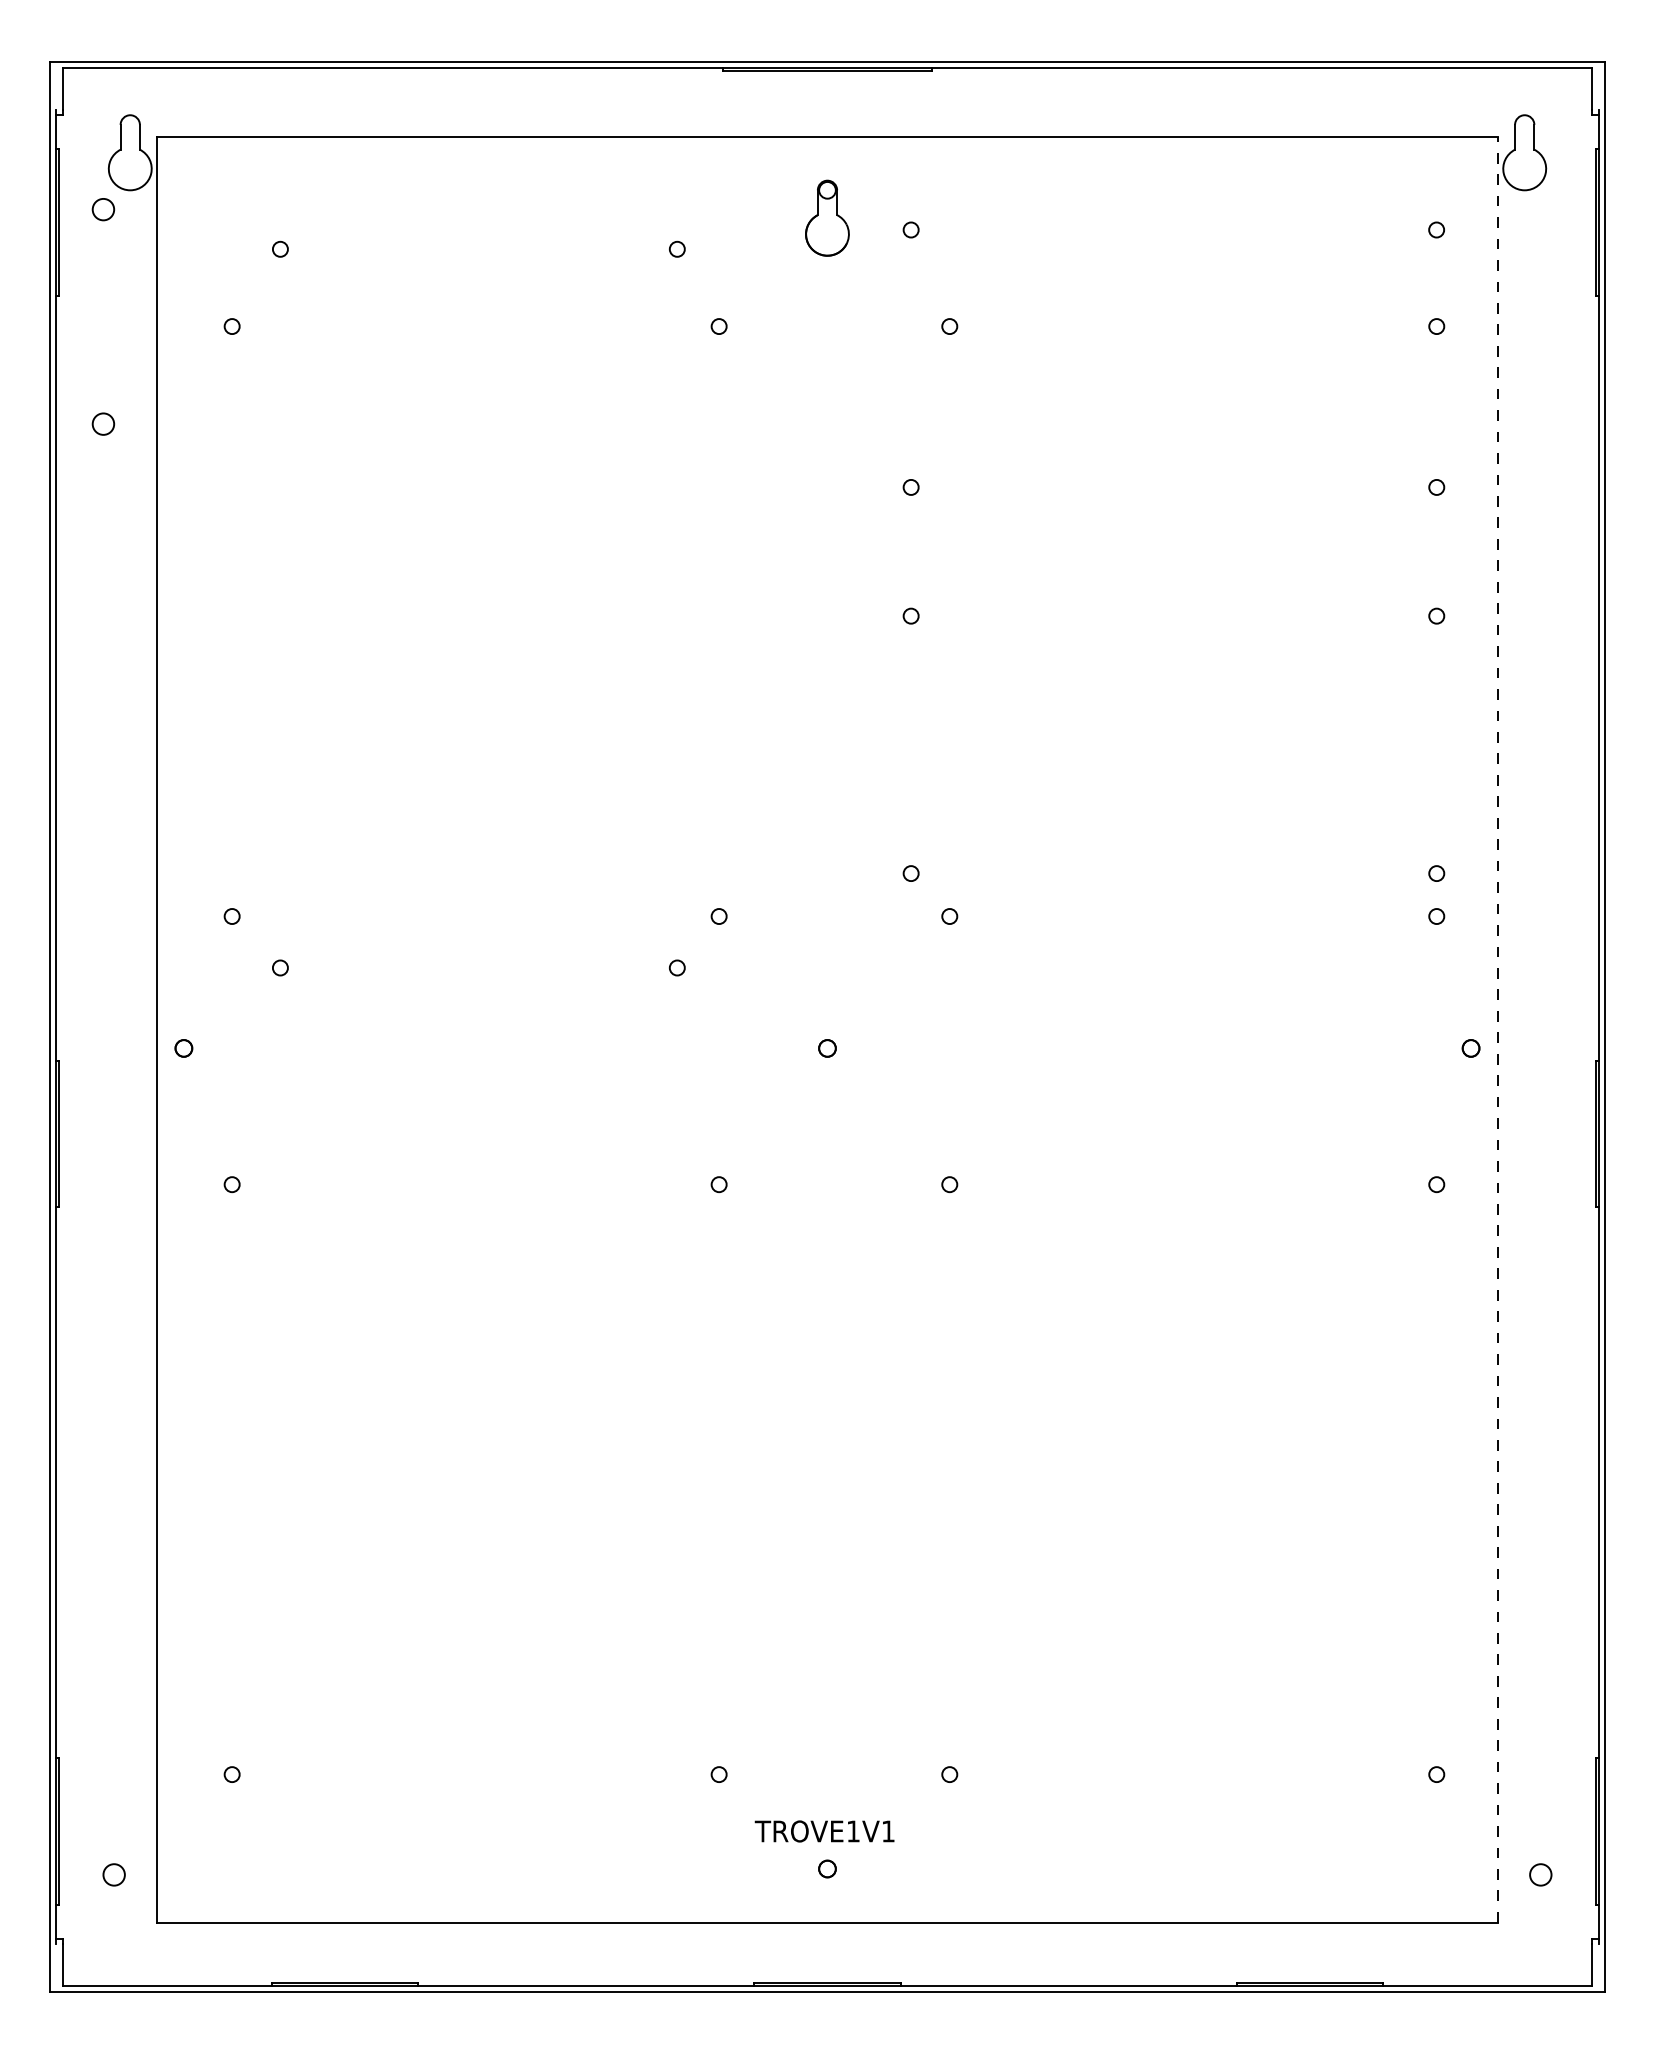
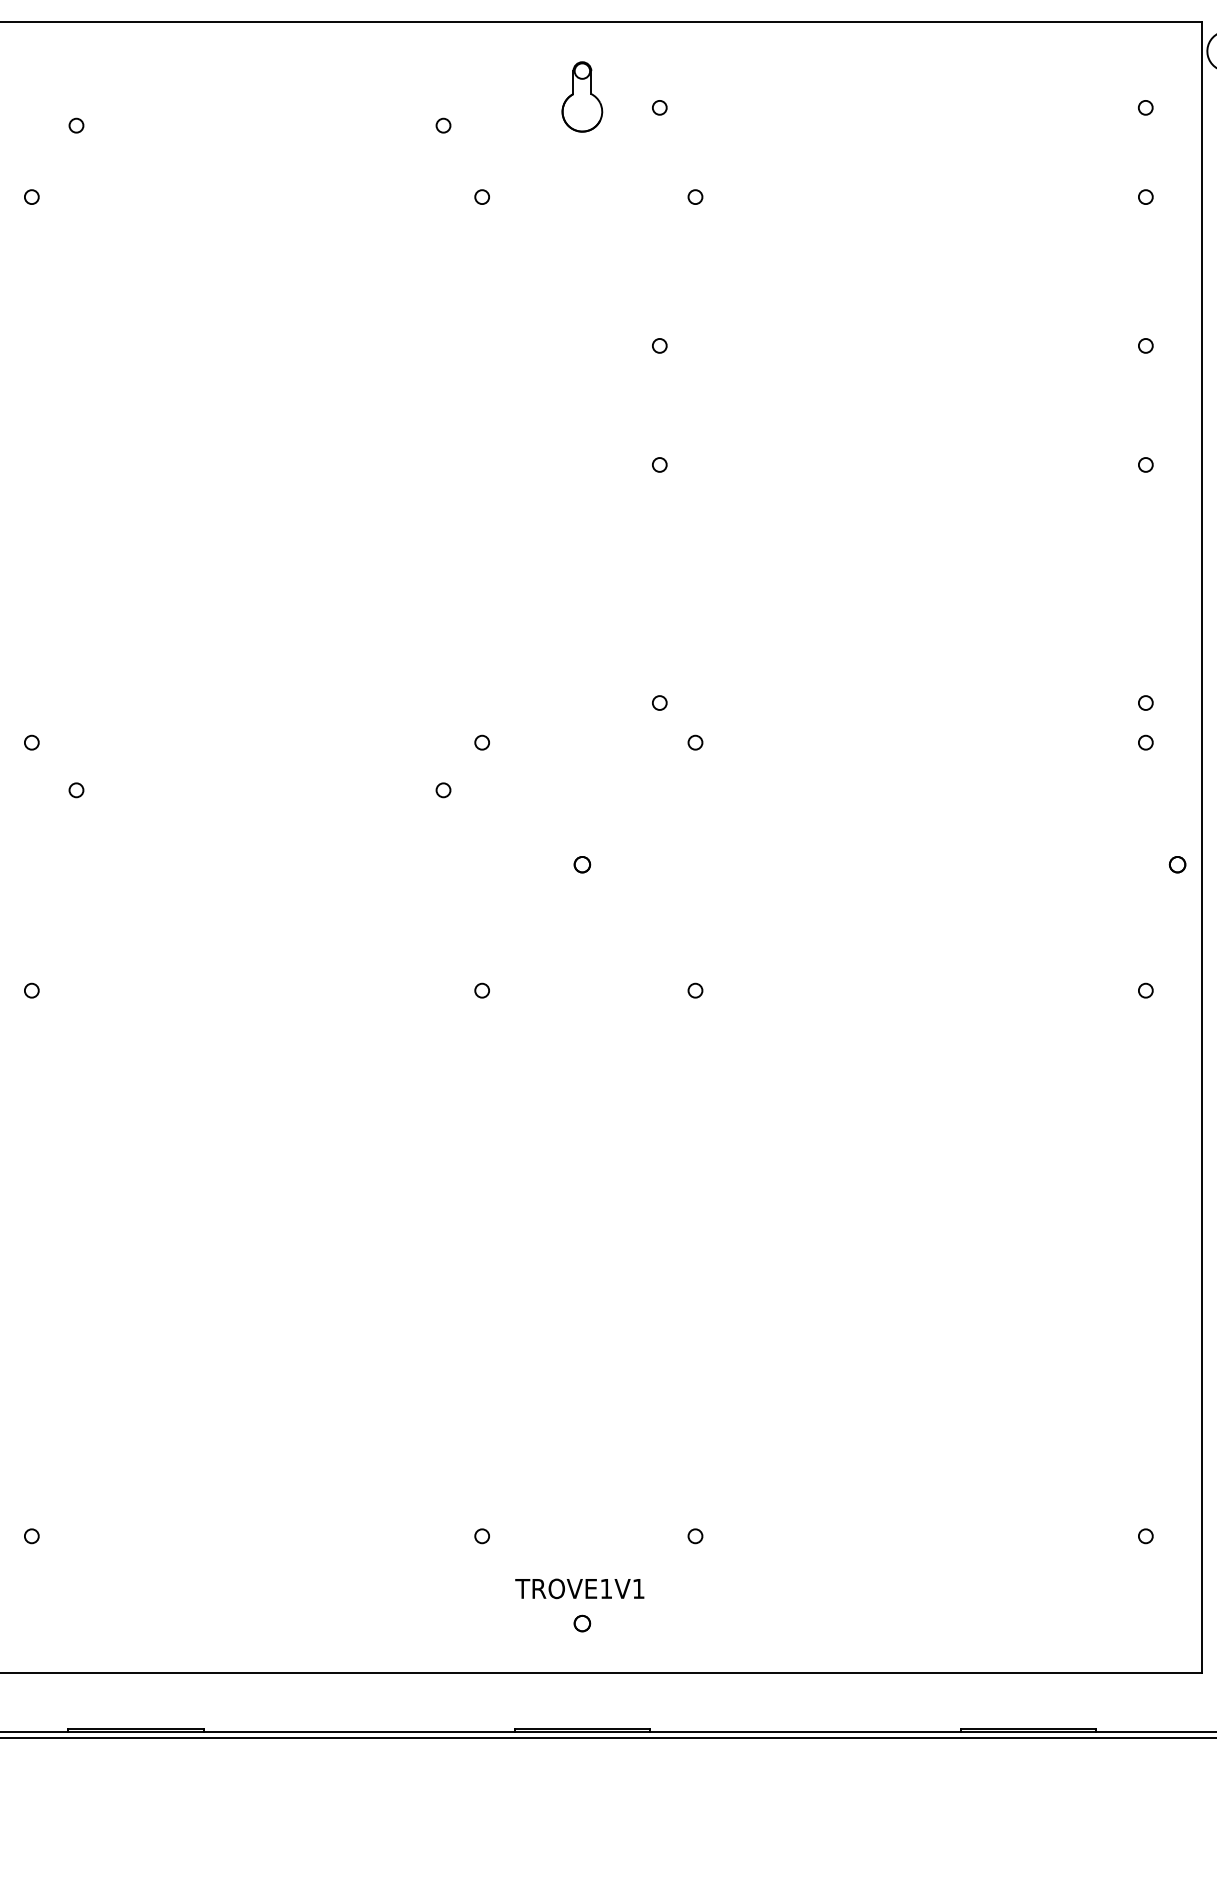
line: (1497, 1029) -> (1202, 847), dashed -> solid

